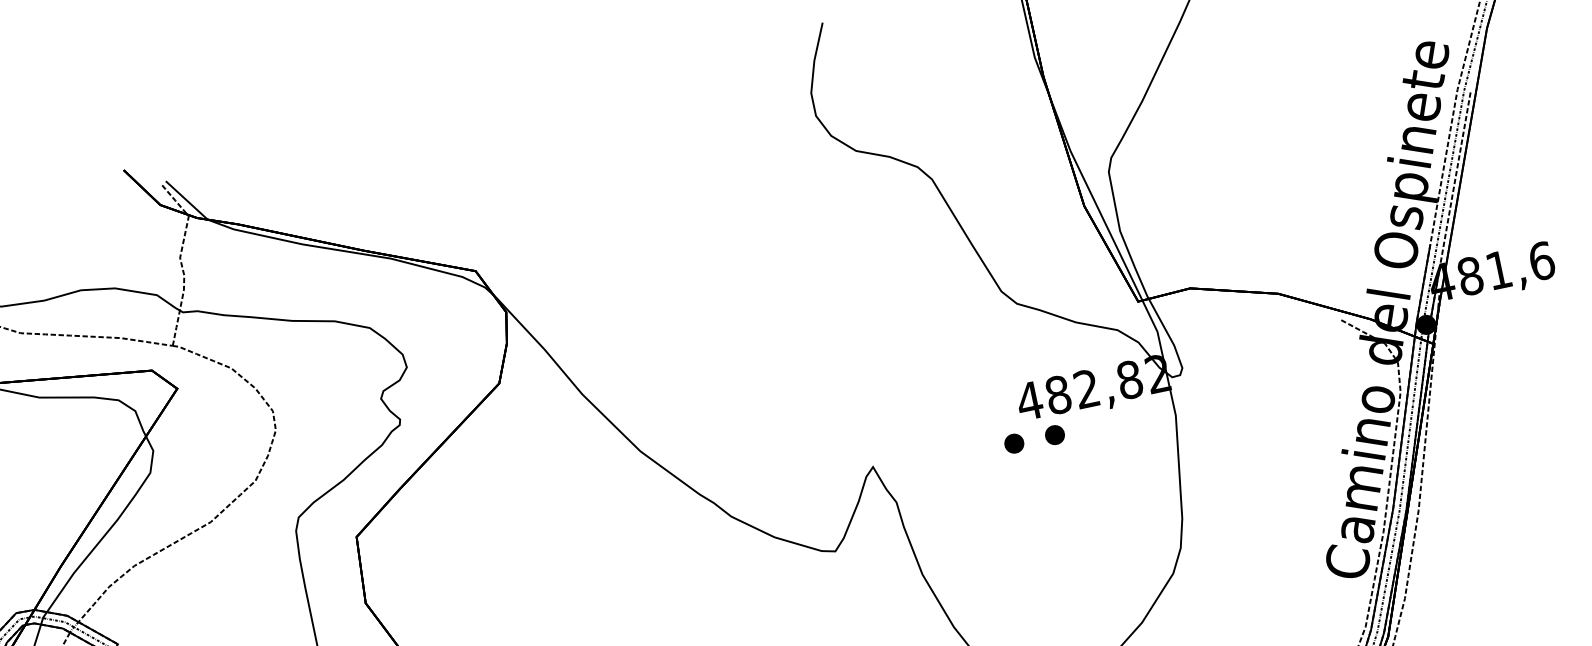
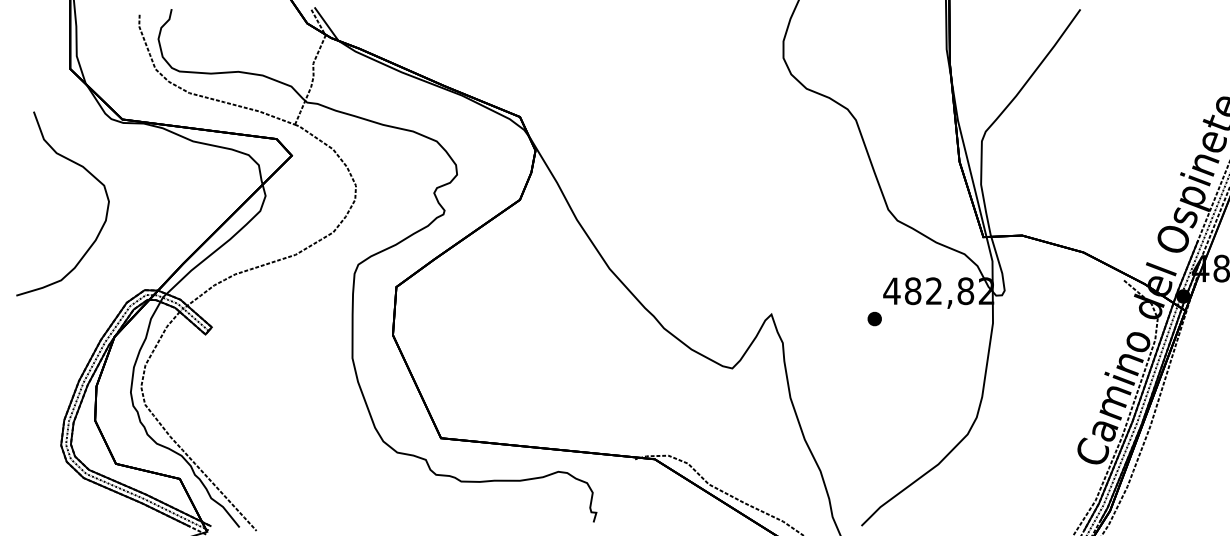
part: (1054, 434) -> (904, 318), removed

